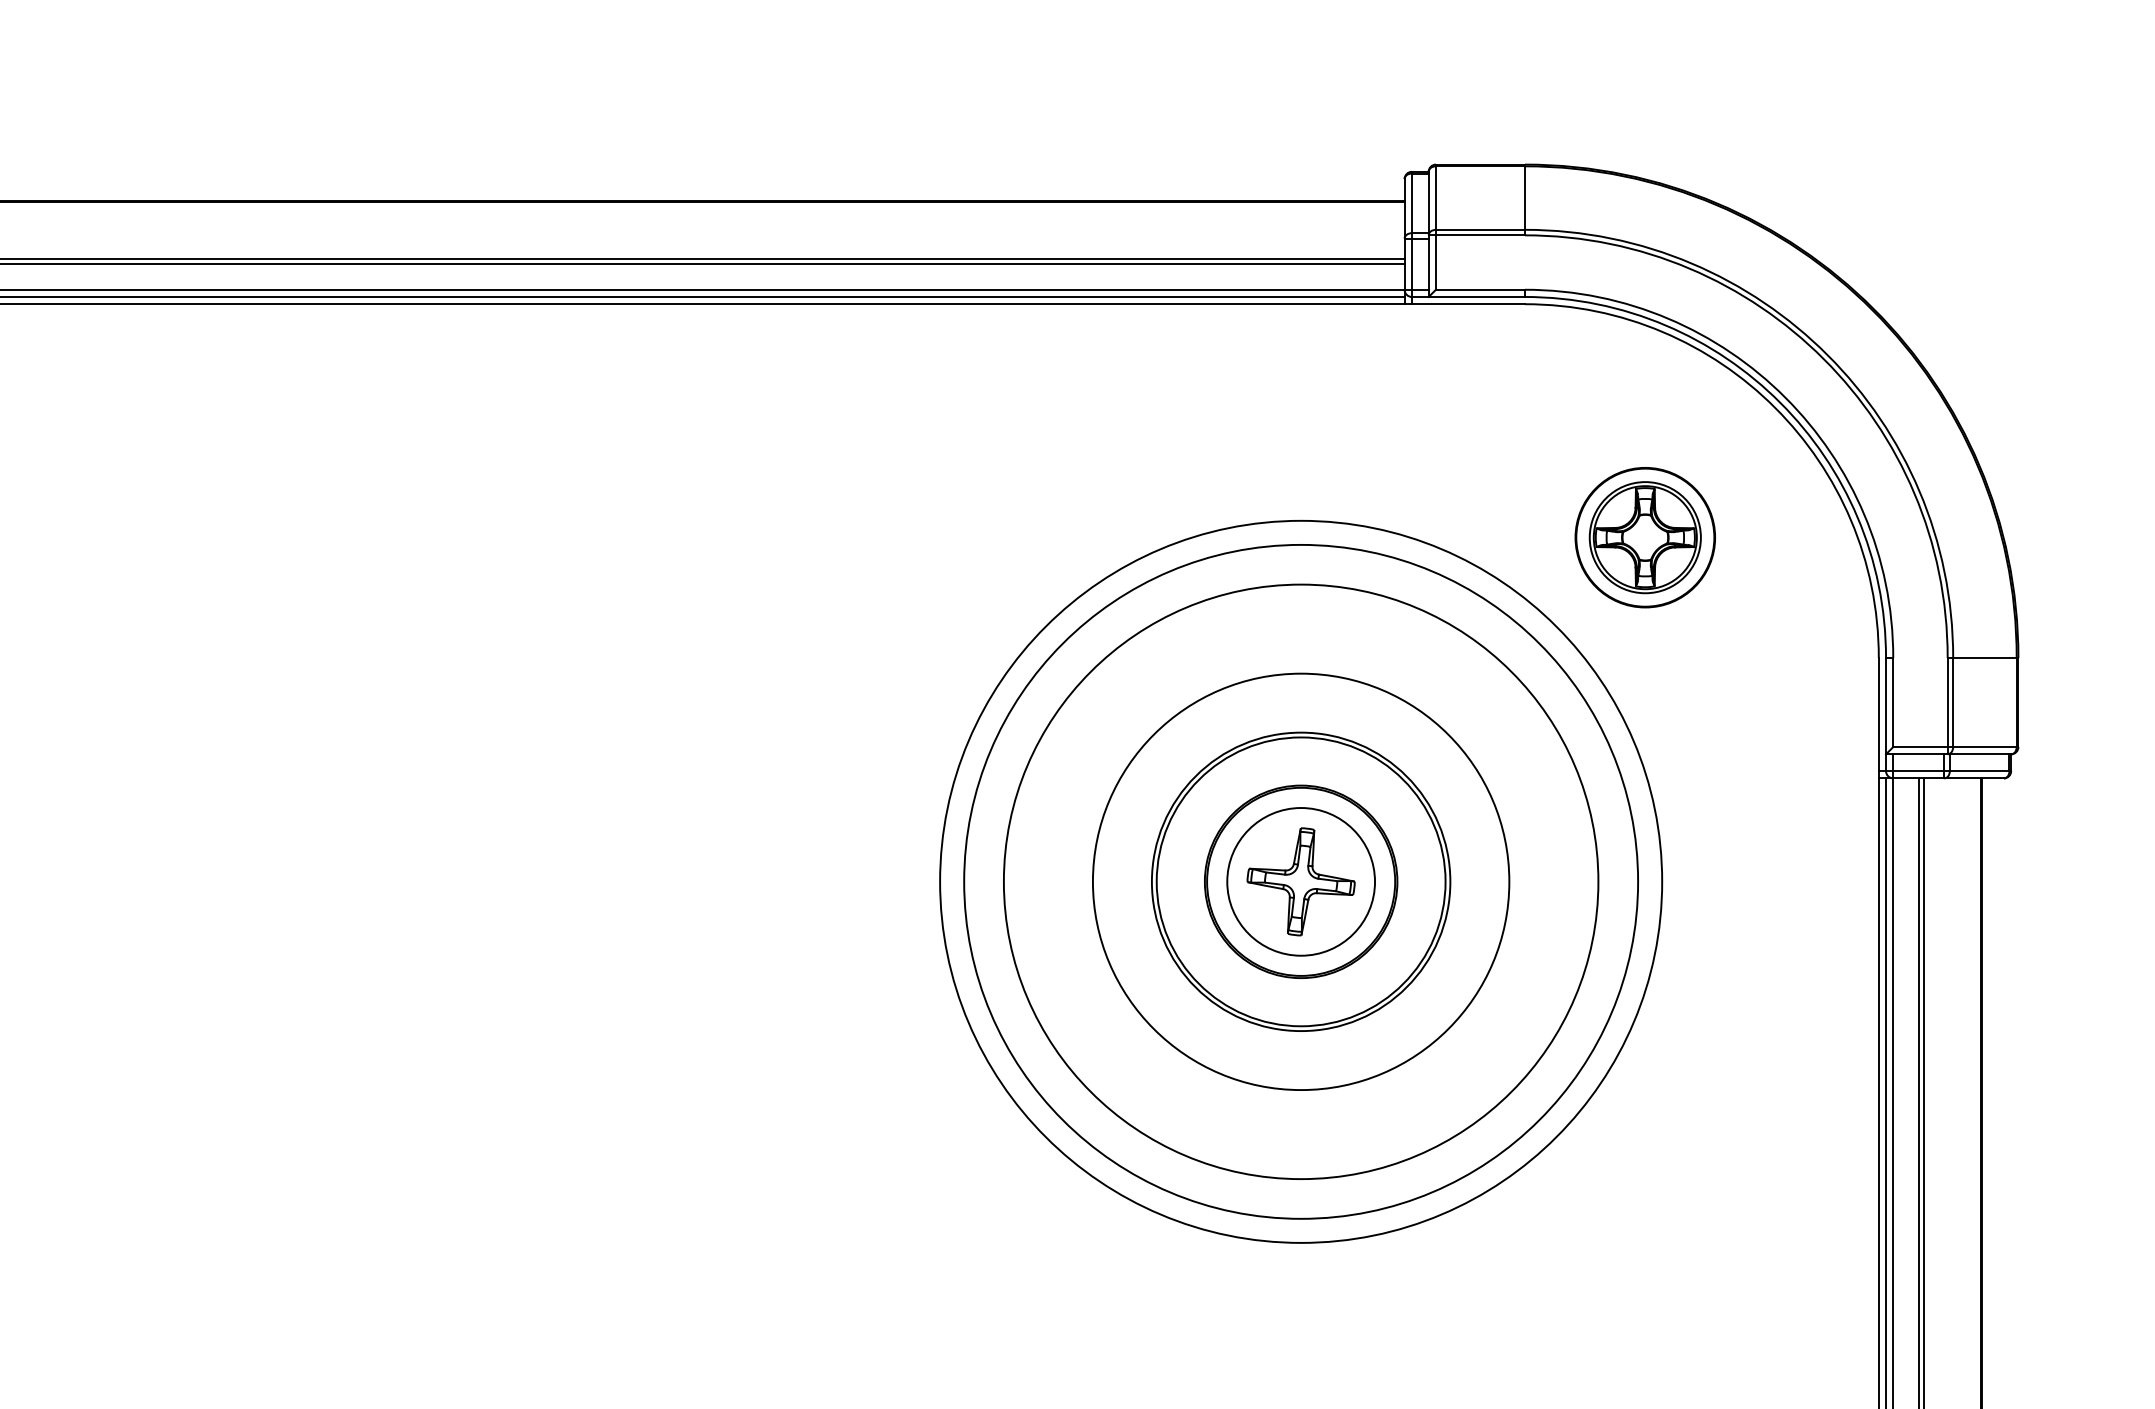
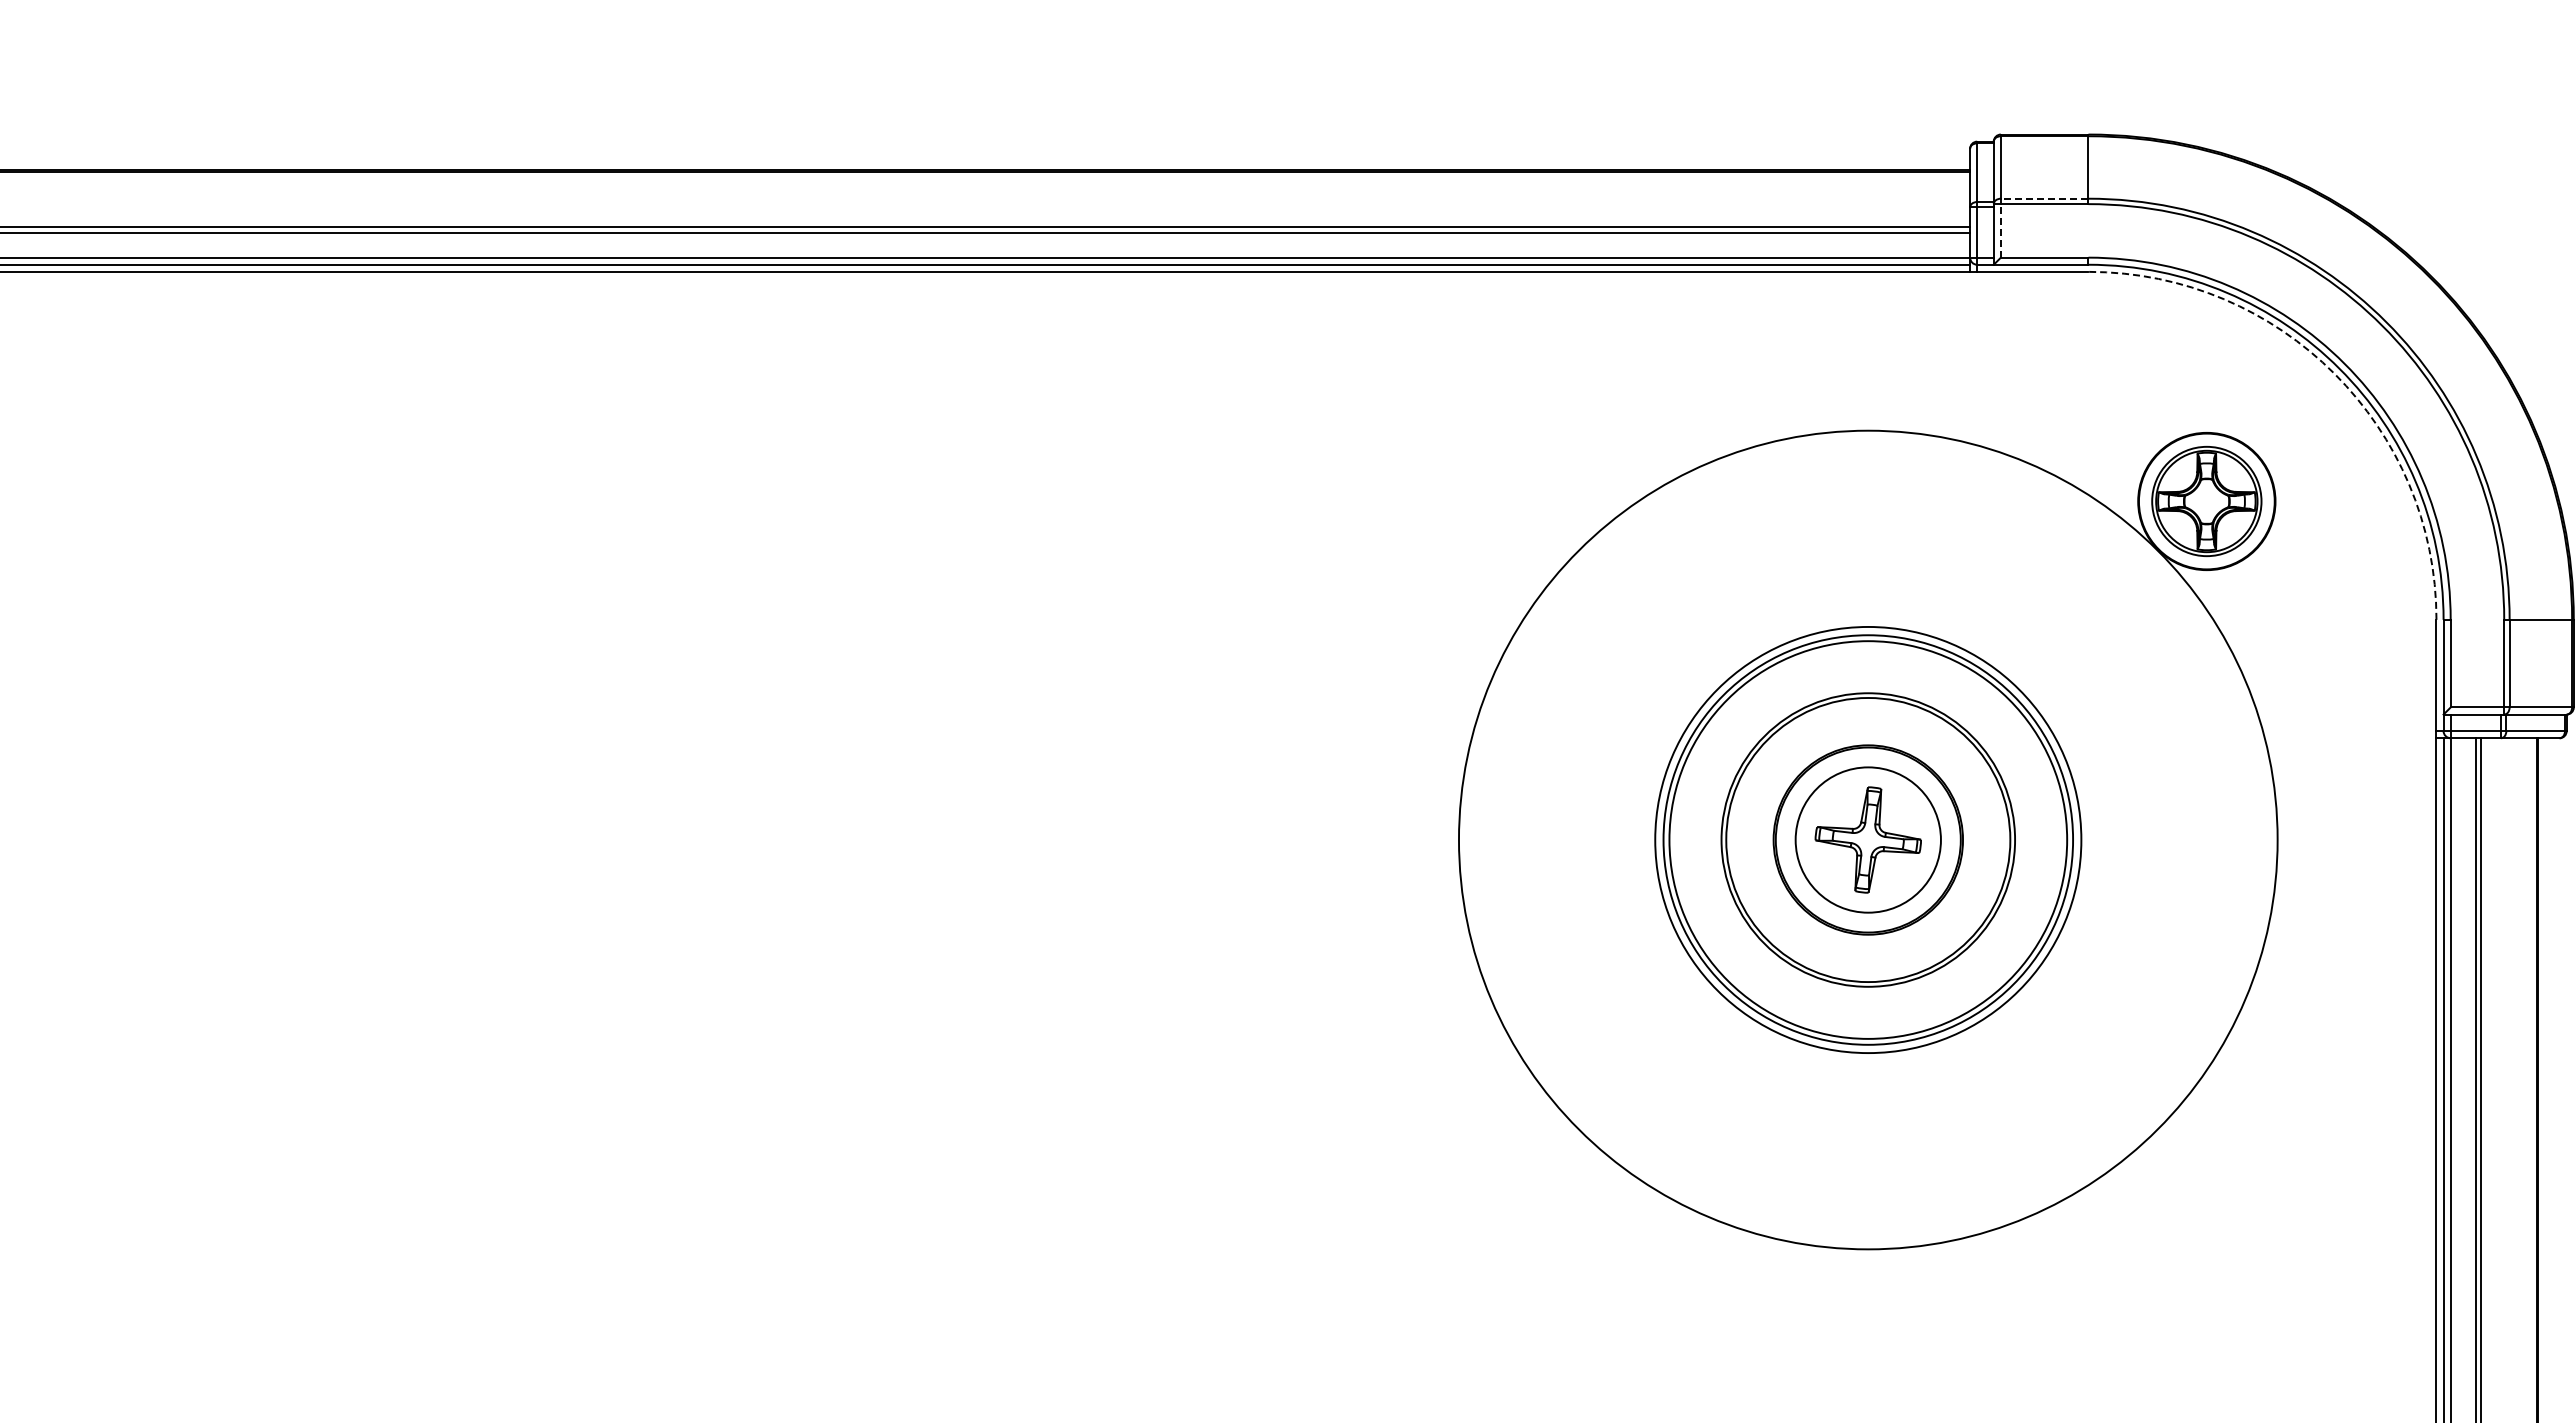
line: (1480, 229) -> (2044, 198), solid -> dashed
line: (1435, 262) -> (2000, 230), solid -> dashed
arc: (1775, 407) -> (2334, 373), solid -> dashed
circle: (1300, 881) -> (1867, 839), size x0.6
circle: (1300, 881) -> (1867, 839), size x1.4
circle: (1301, 881) -> (1868, 839), size x0.6

